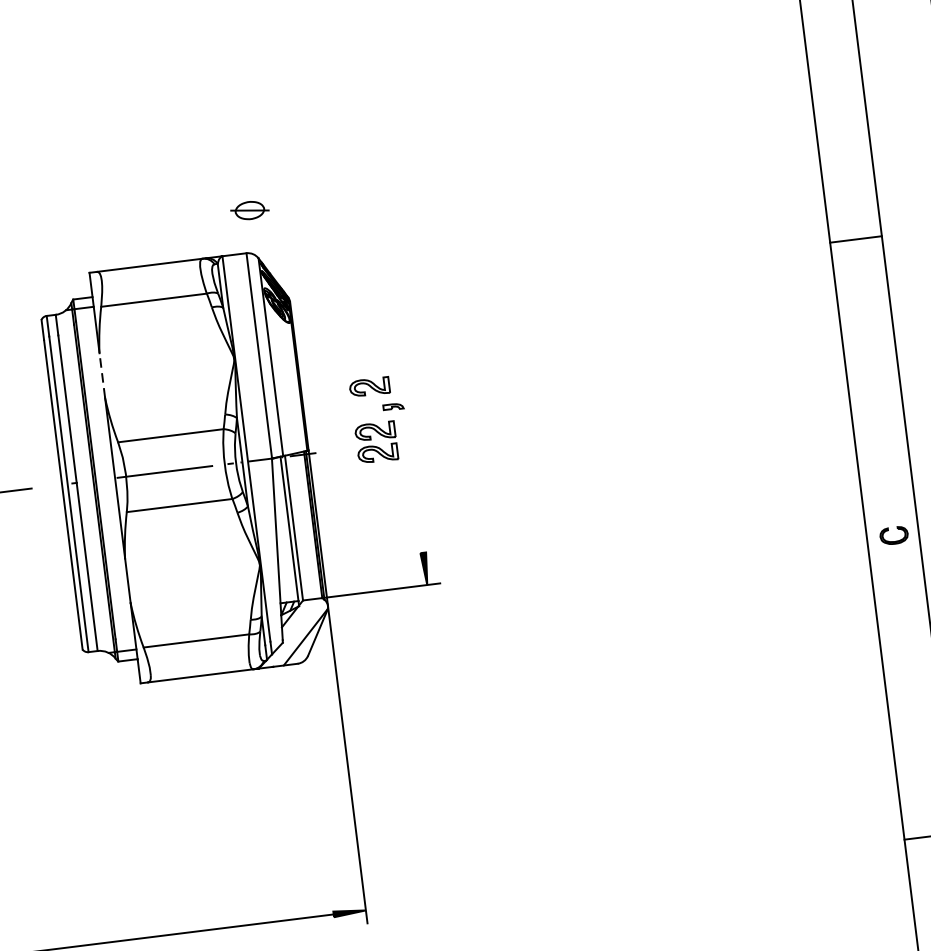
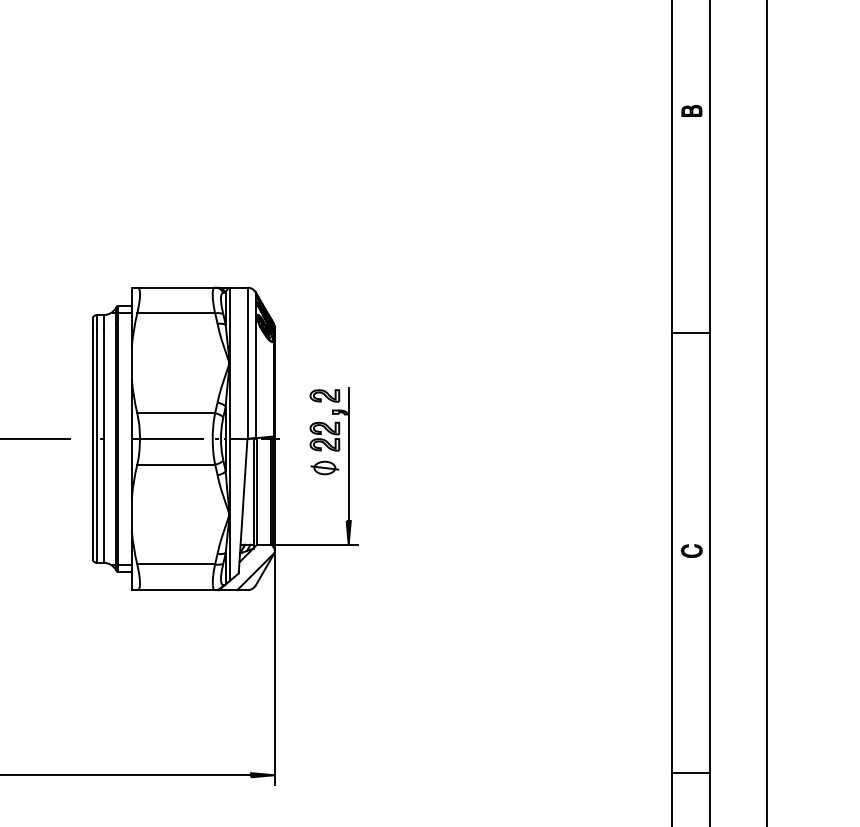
part: (249, 209) -> (324, 467), moved
line: (101, 374) -> (131, 362), dashed -> solid
line: (411, 462) -> (348, 454), added

